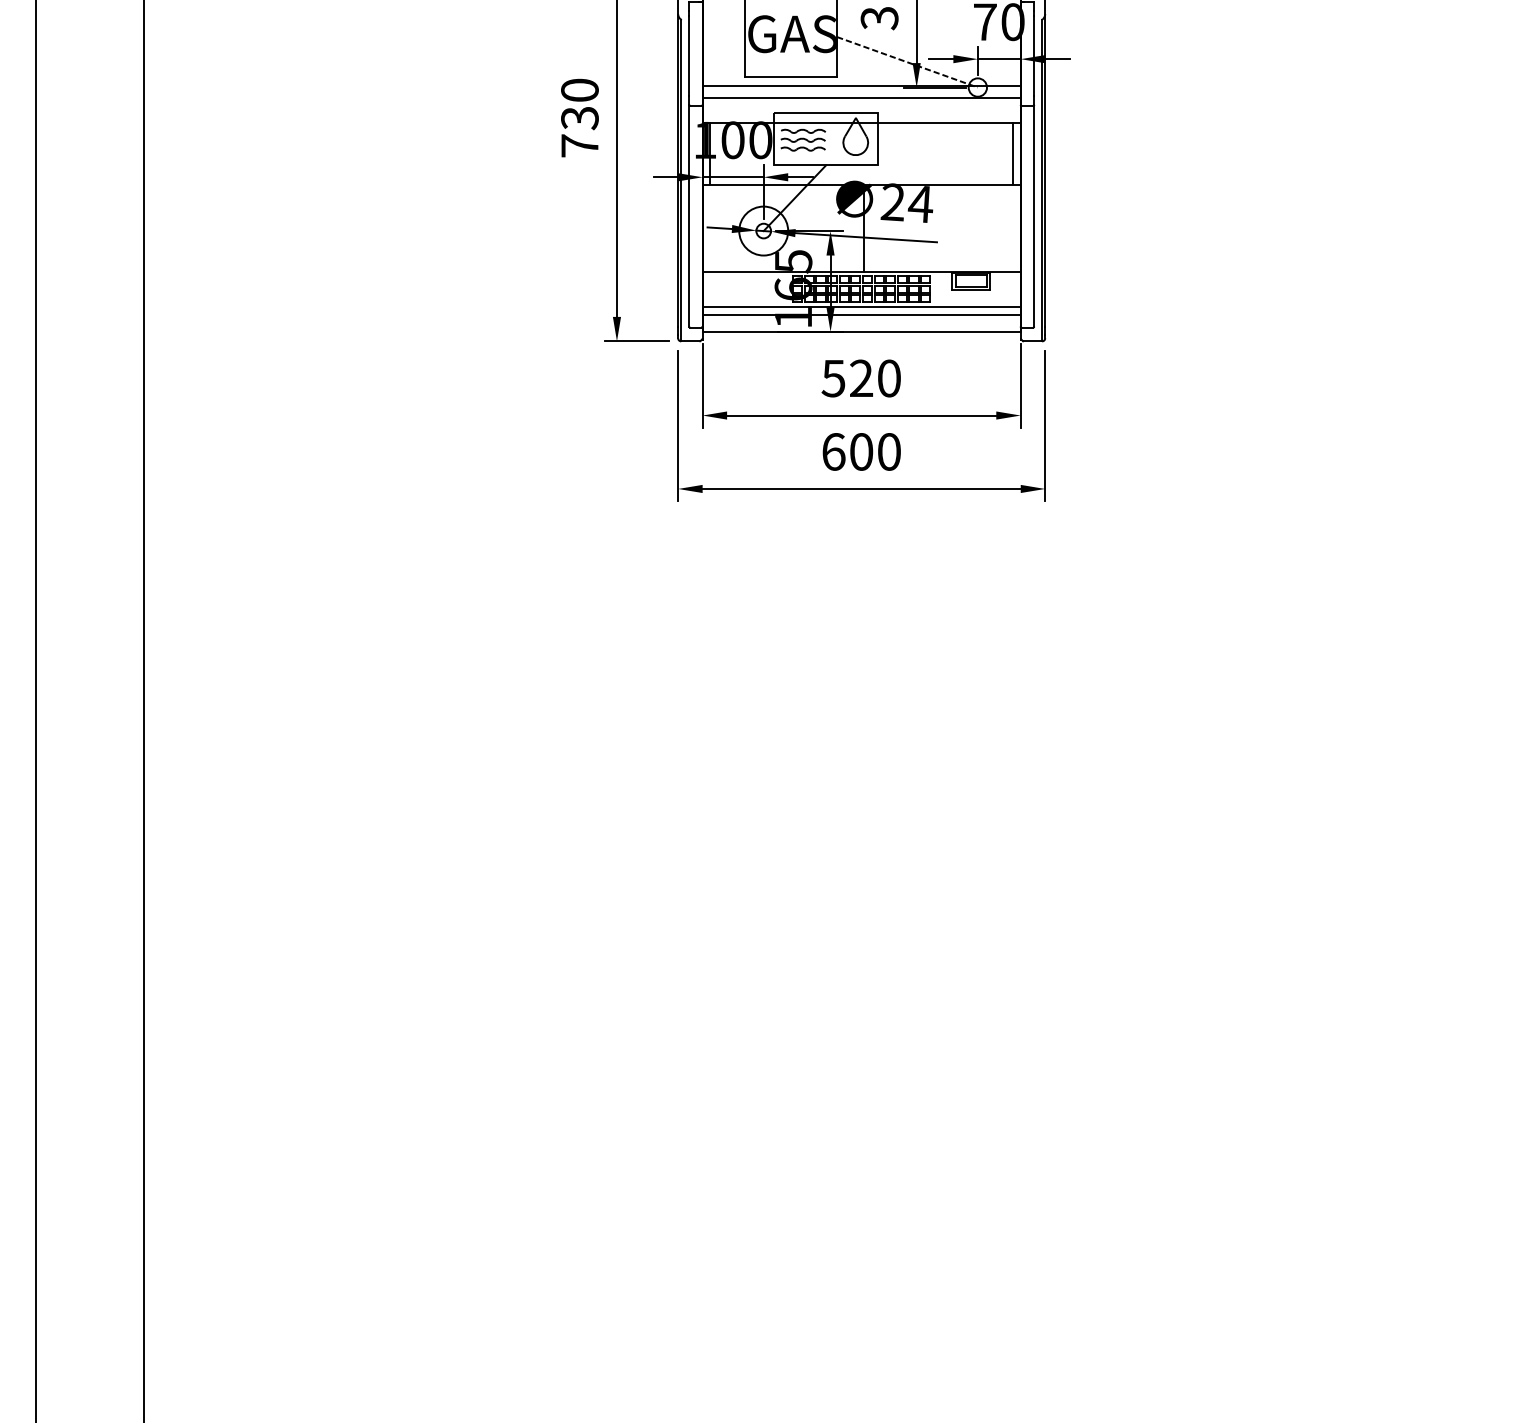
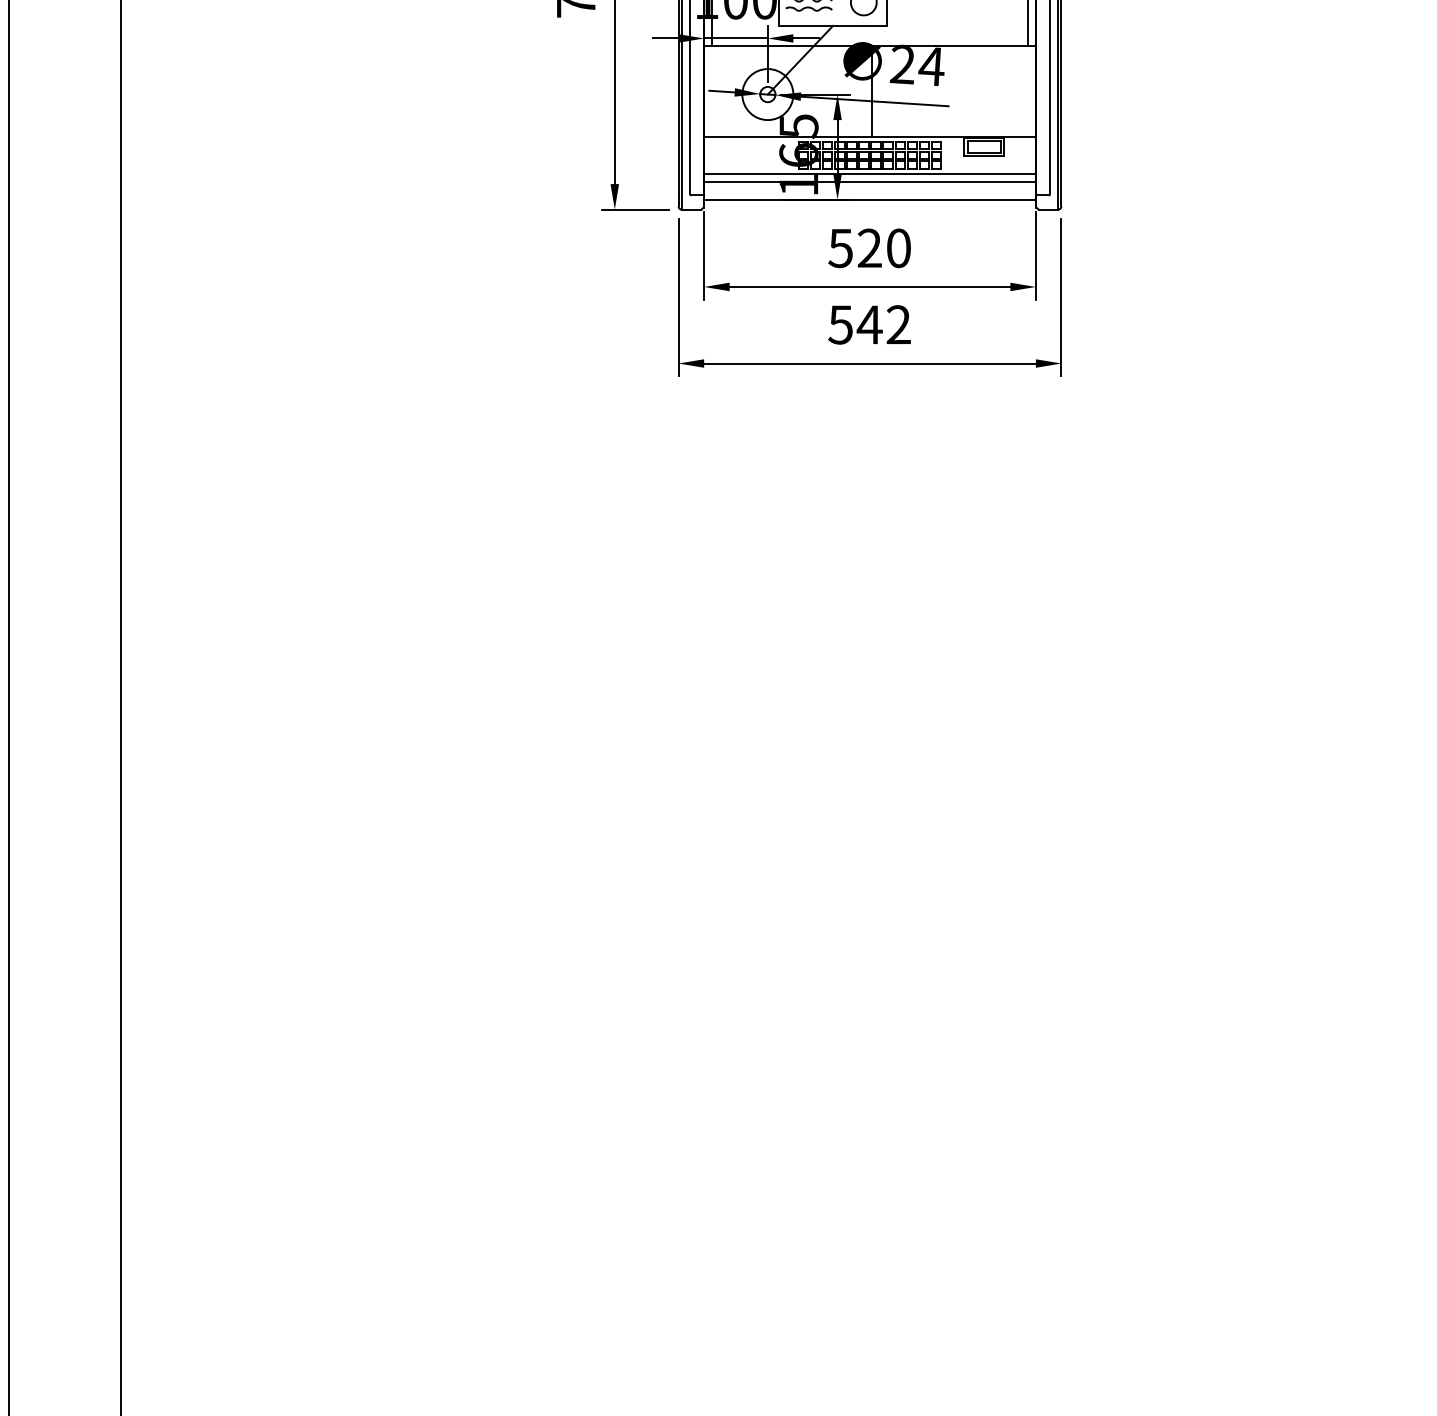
text: (860, 451) -> (868, 324), 600 -> 542

